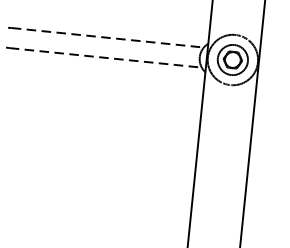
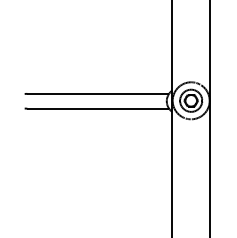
line: (108, 37) -> (98, 93), dashed -> solid
line: (106, 57) -> (98, 108), dashed -> solid

